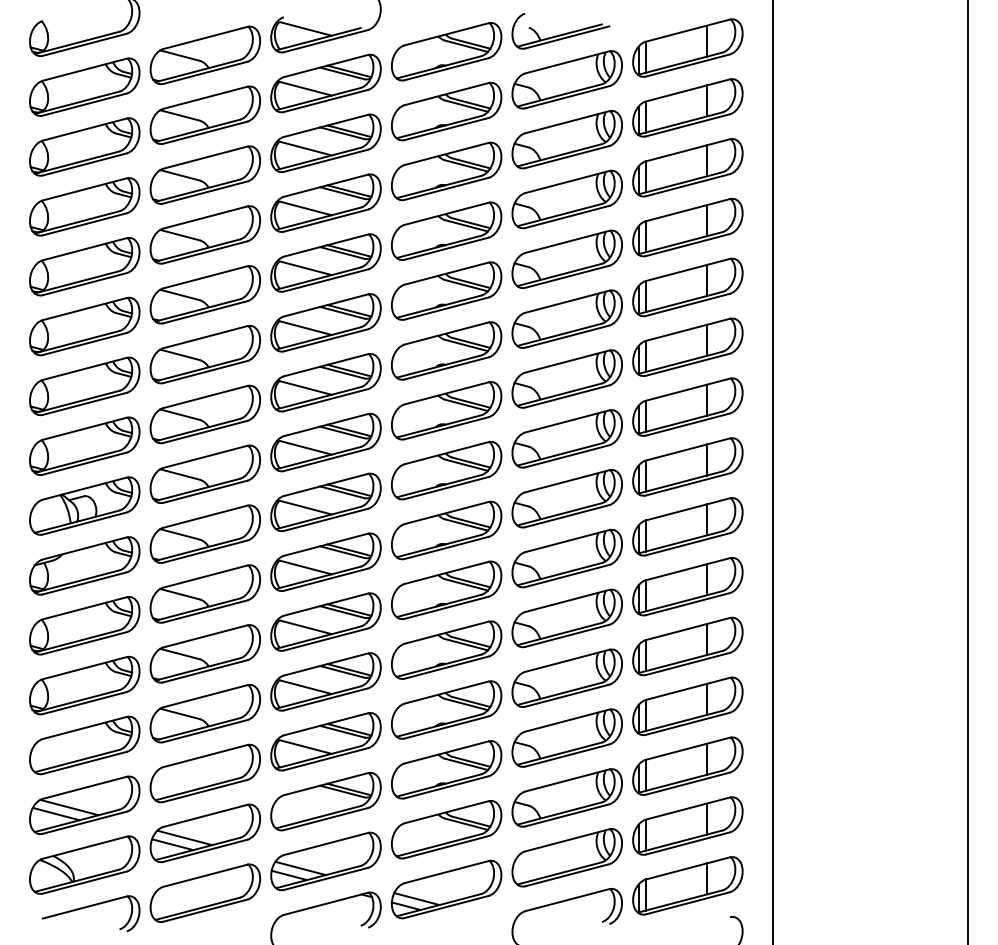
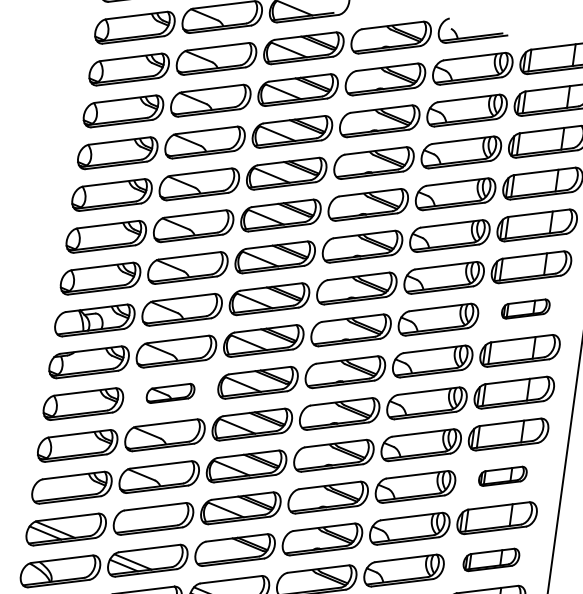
part: (687, 406) -> (525, 308), size x0.6
part: (204, 593) -> (170, 393), size x0.6
part: (687, 646) -> (502, 476), size x0.6
part: (687, 765) -> (491, 559), size x0.7

